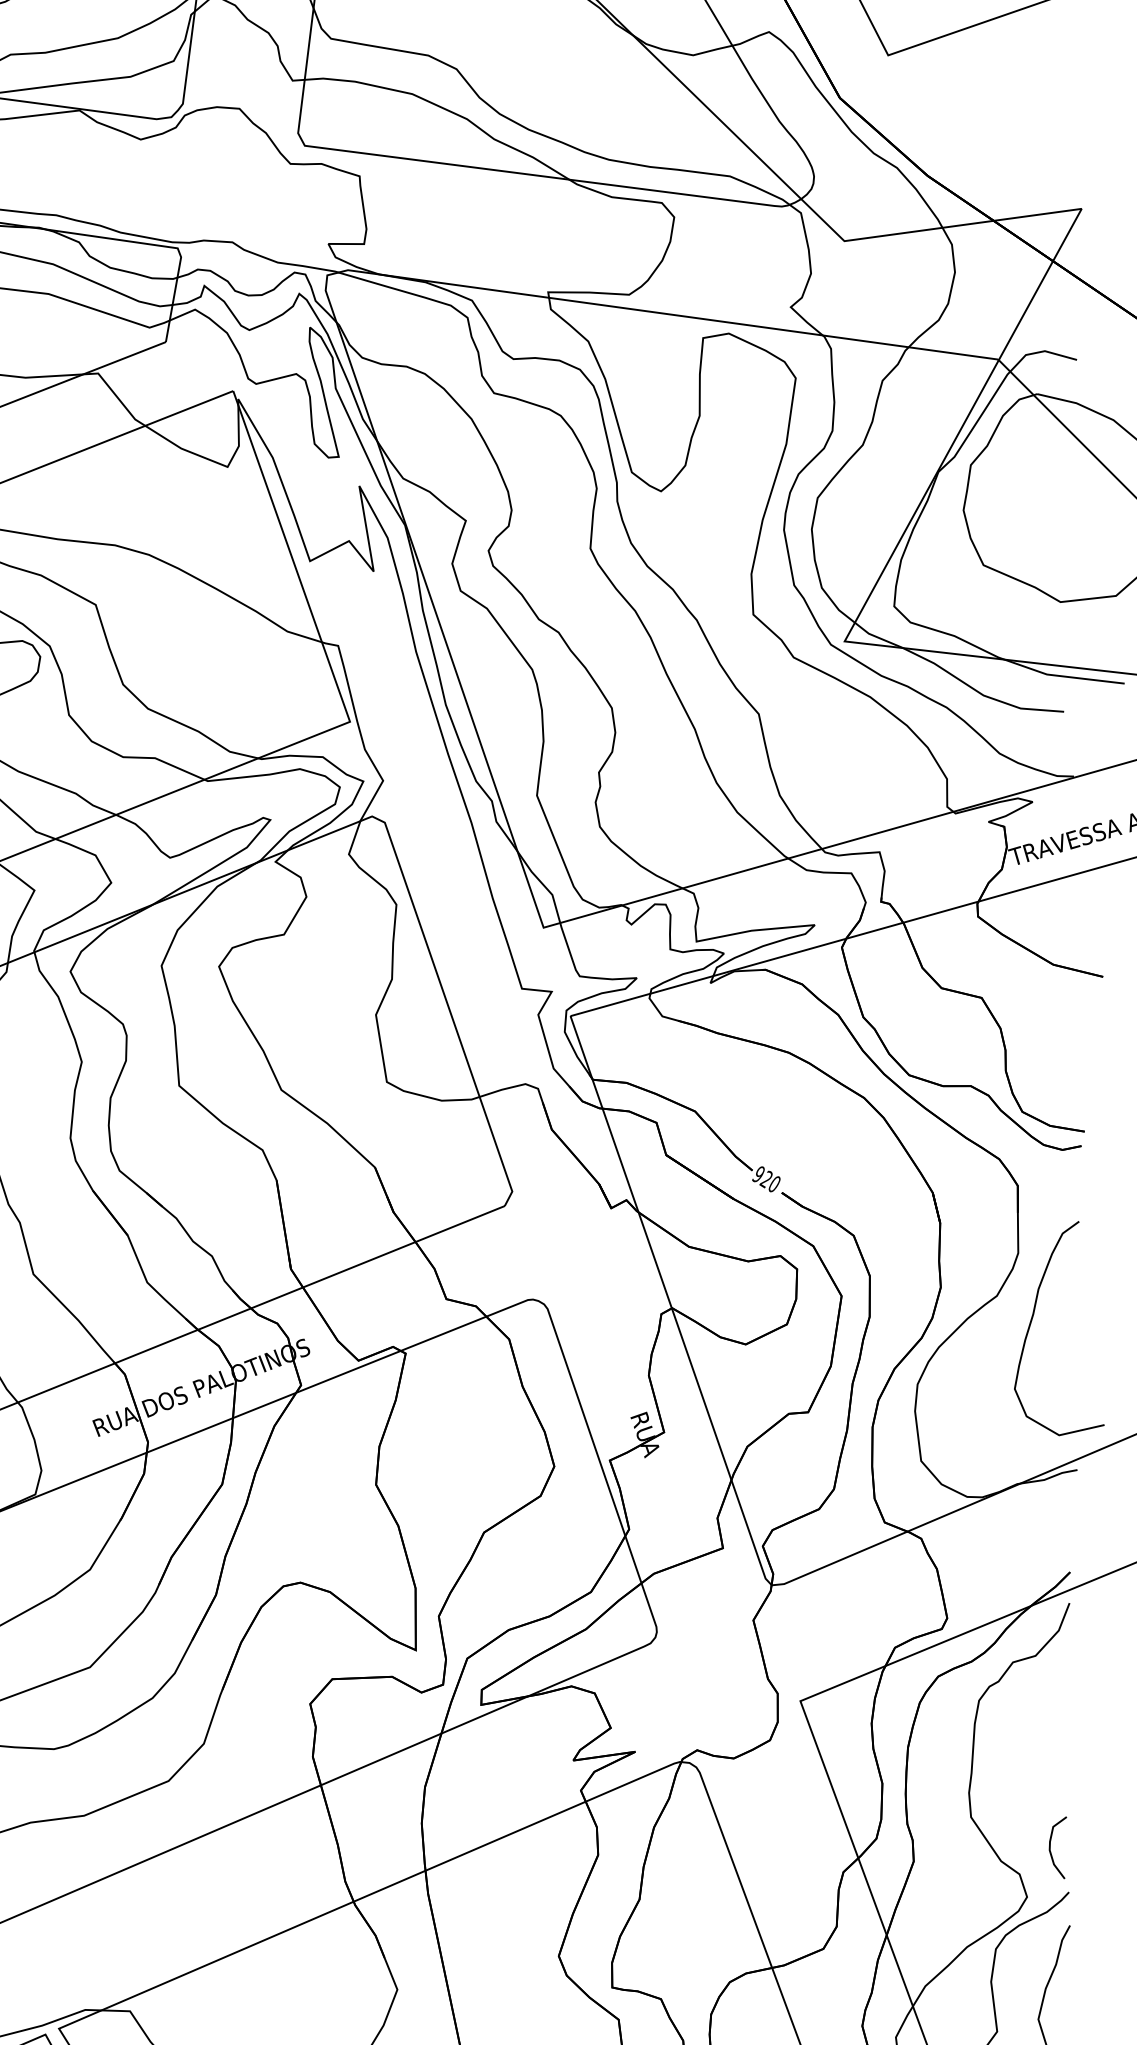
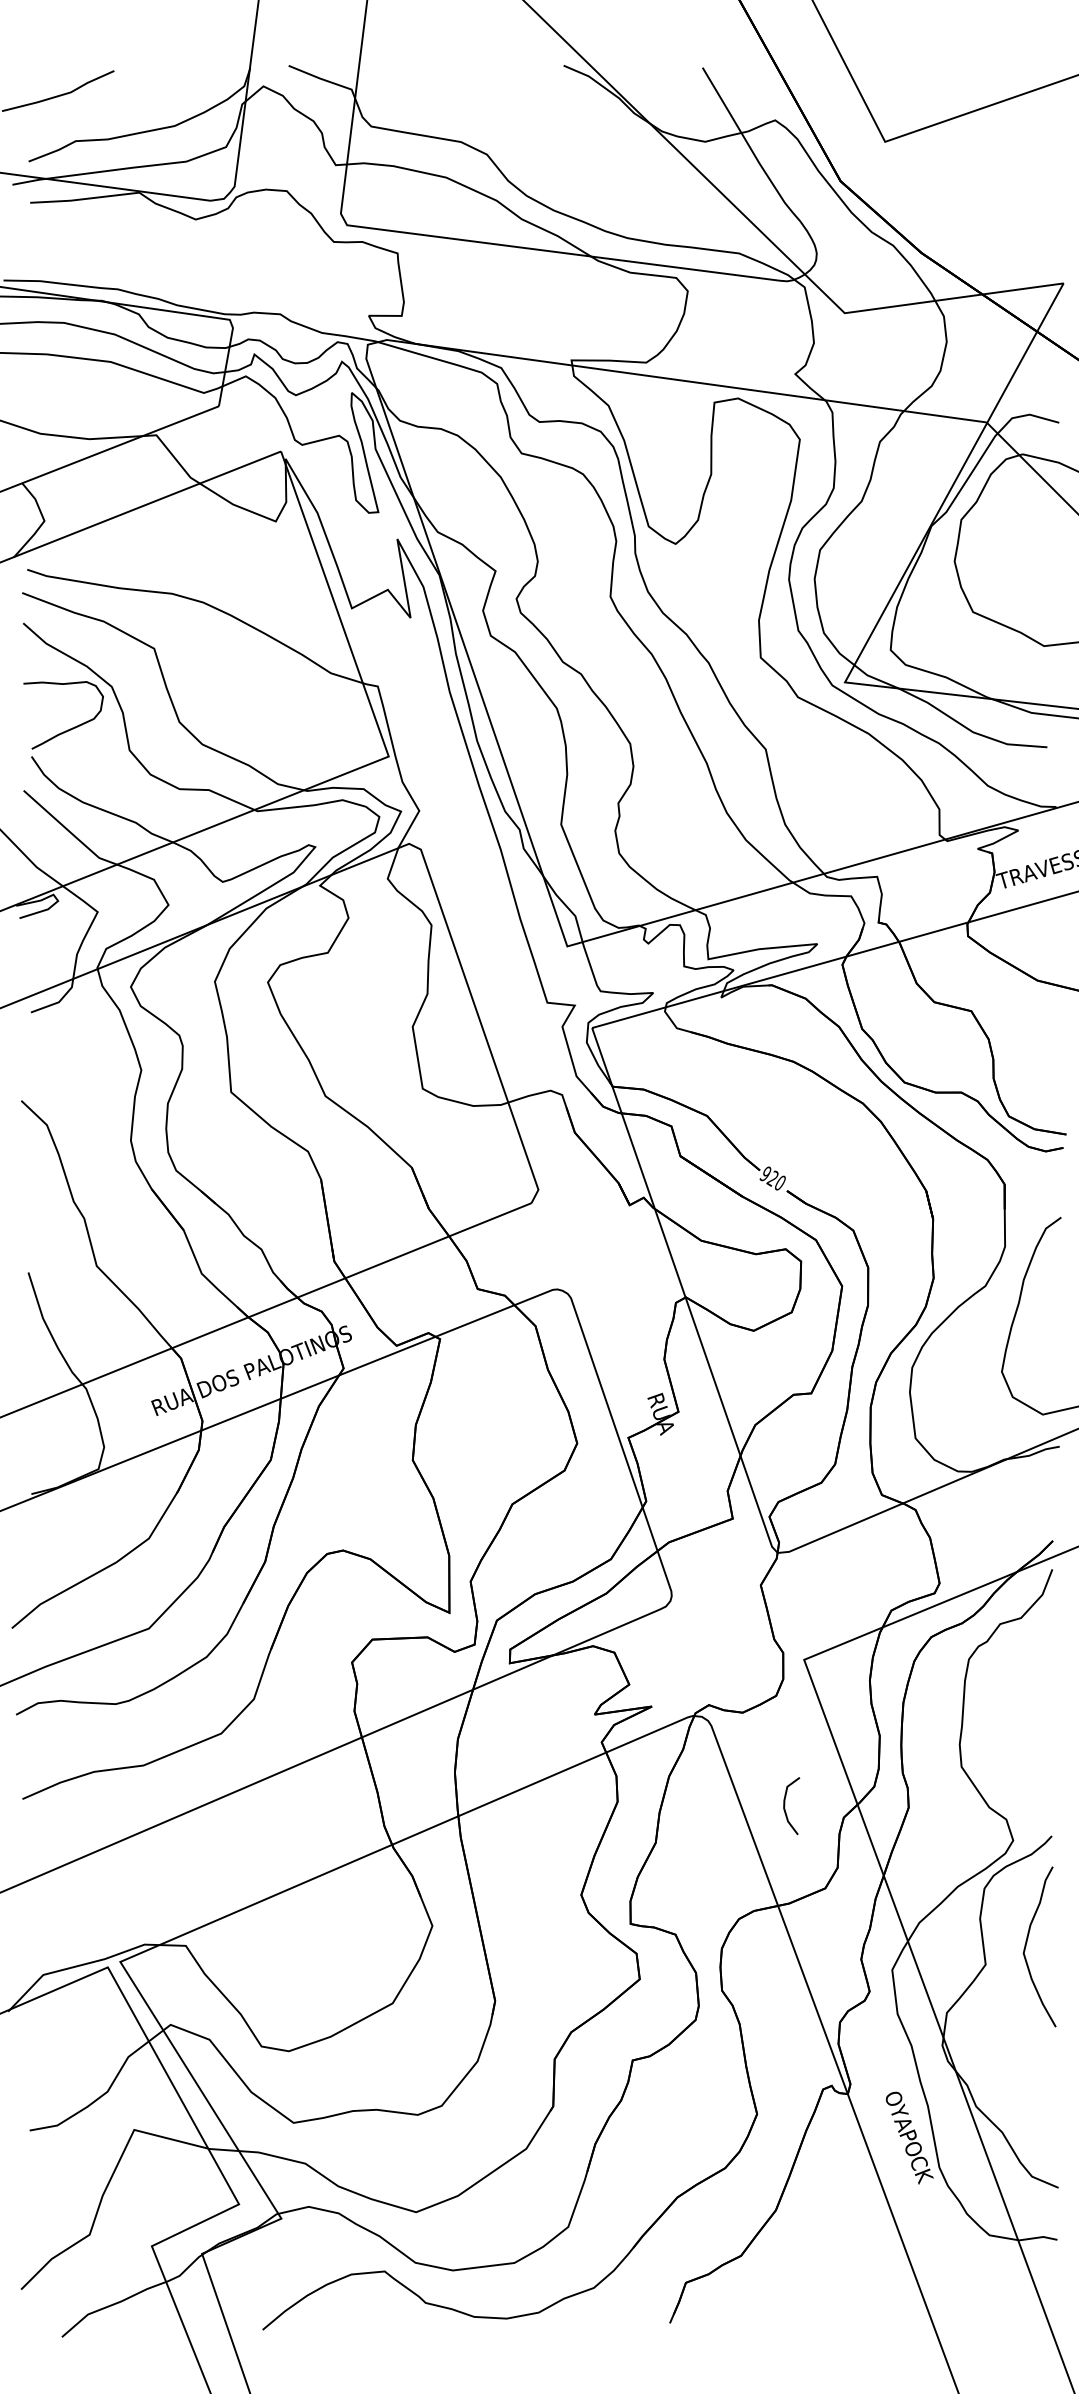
curve: (1051, 1848) -> (785, 1806), moved

